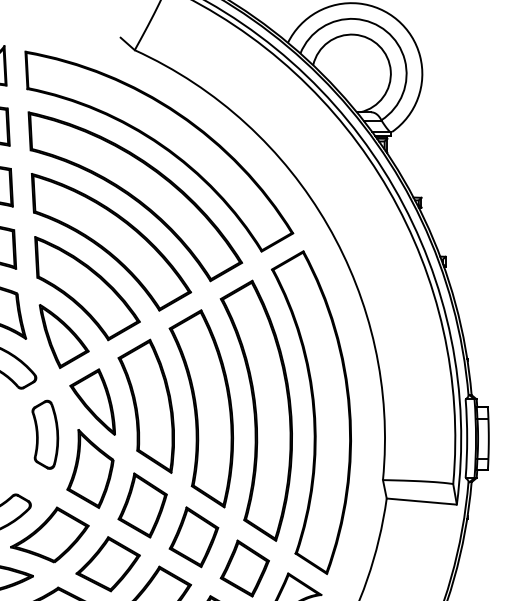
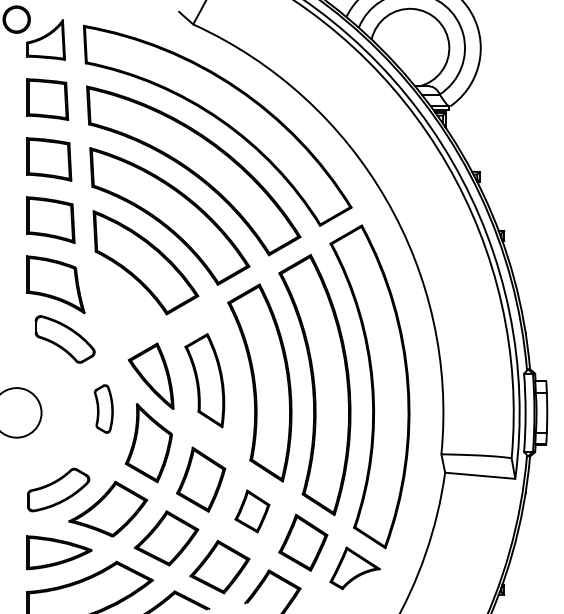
part: (64, 336) -> (122, 310), removed
part: (146, 406) -> (204, 380), size x0.7
part: (45, 434) -> (103, 408), size x0.7
part: (194, 537) -> (252, 511), size x0.7

